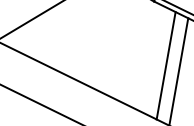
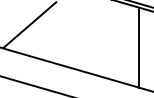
line: (165, 65) -> (128, 44), removed

